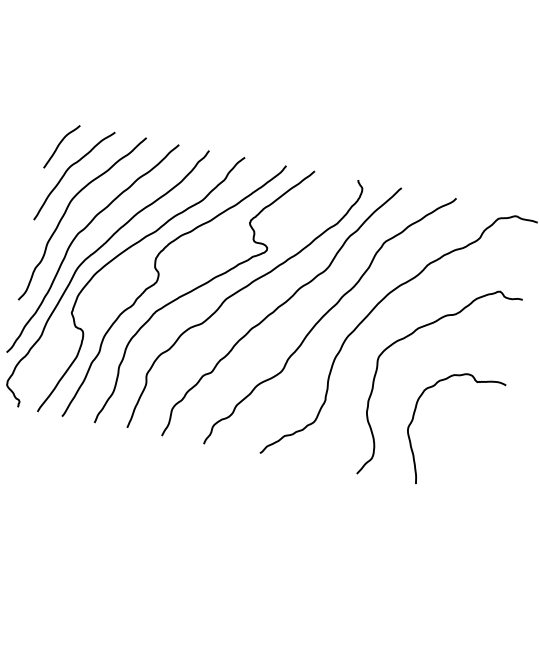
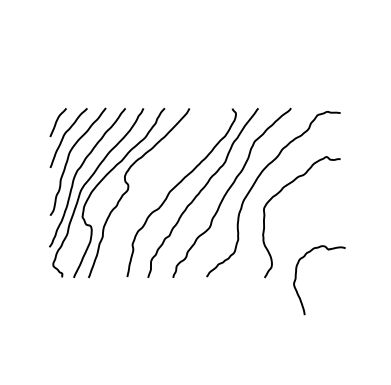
curve: (199, 288) -> (153, 188), removed
curve: (413, 421) -> (296, 279), moved

